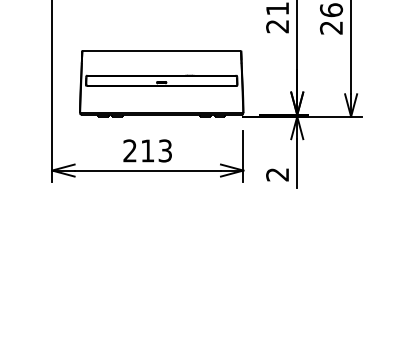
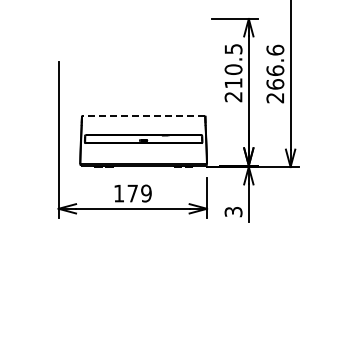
line: (161, 50) -> (143, 115), solid -> dashed
text: (147, 150) -> (132, 193), 213 -> 179
text: (277, 175) -> (233, 212), 2 -> 3

